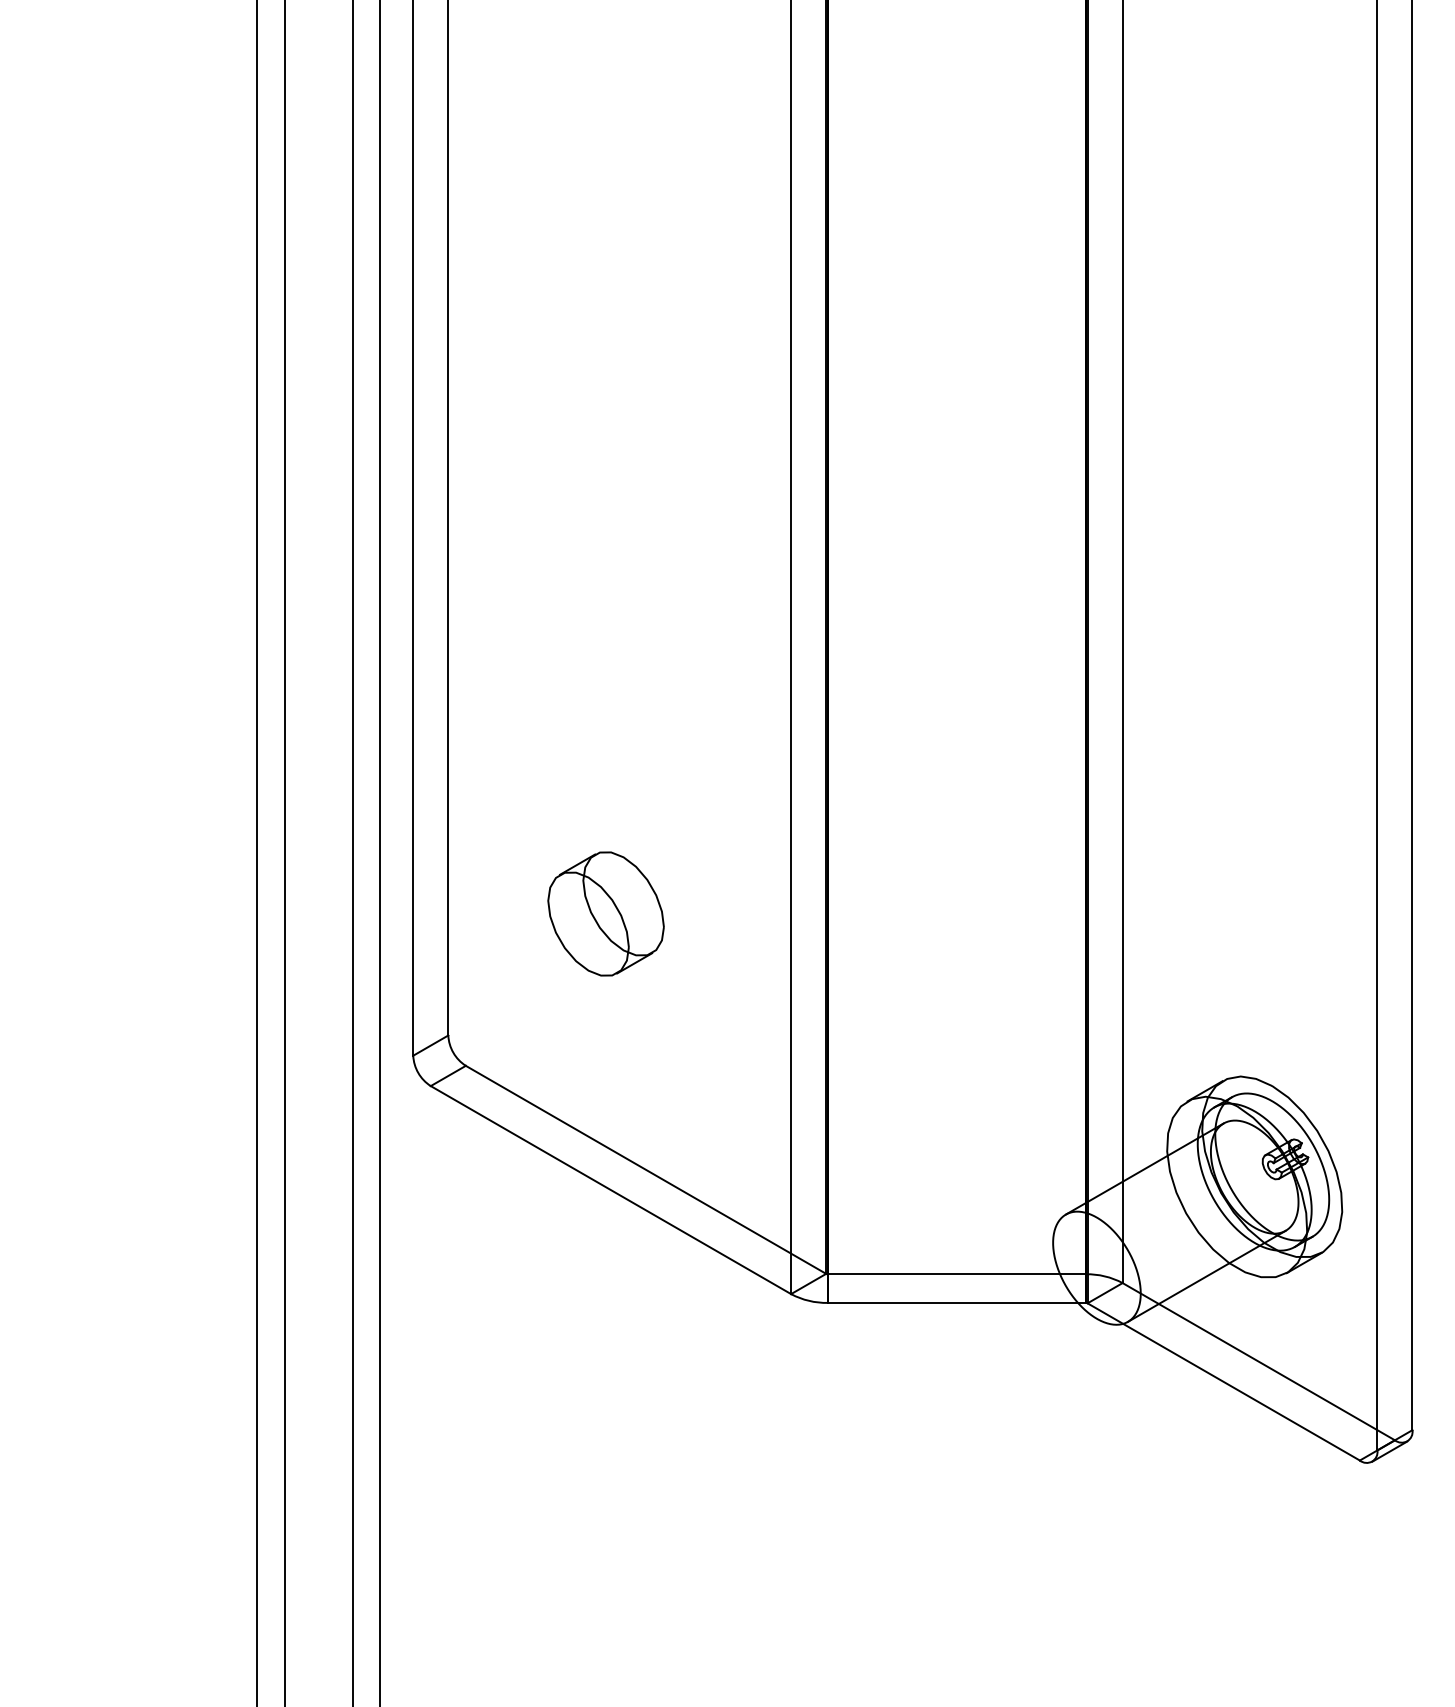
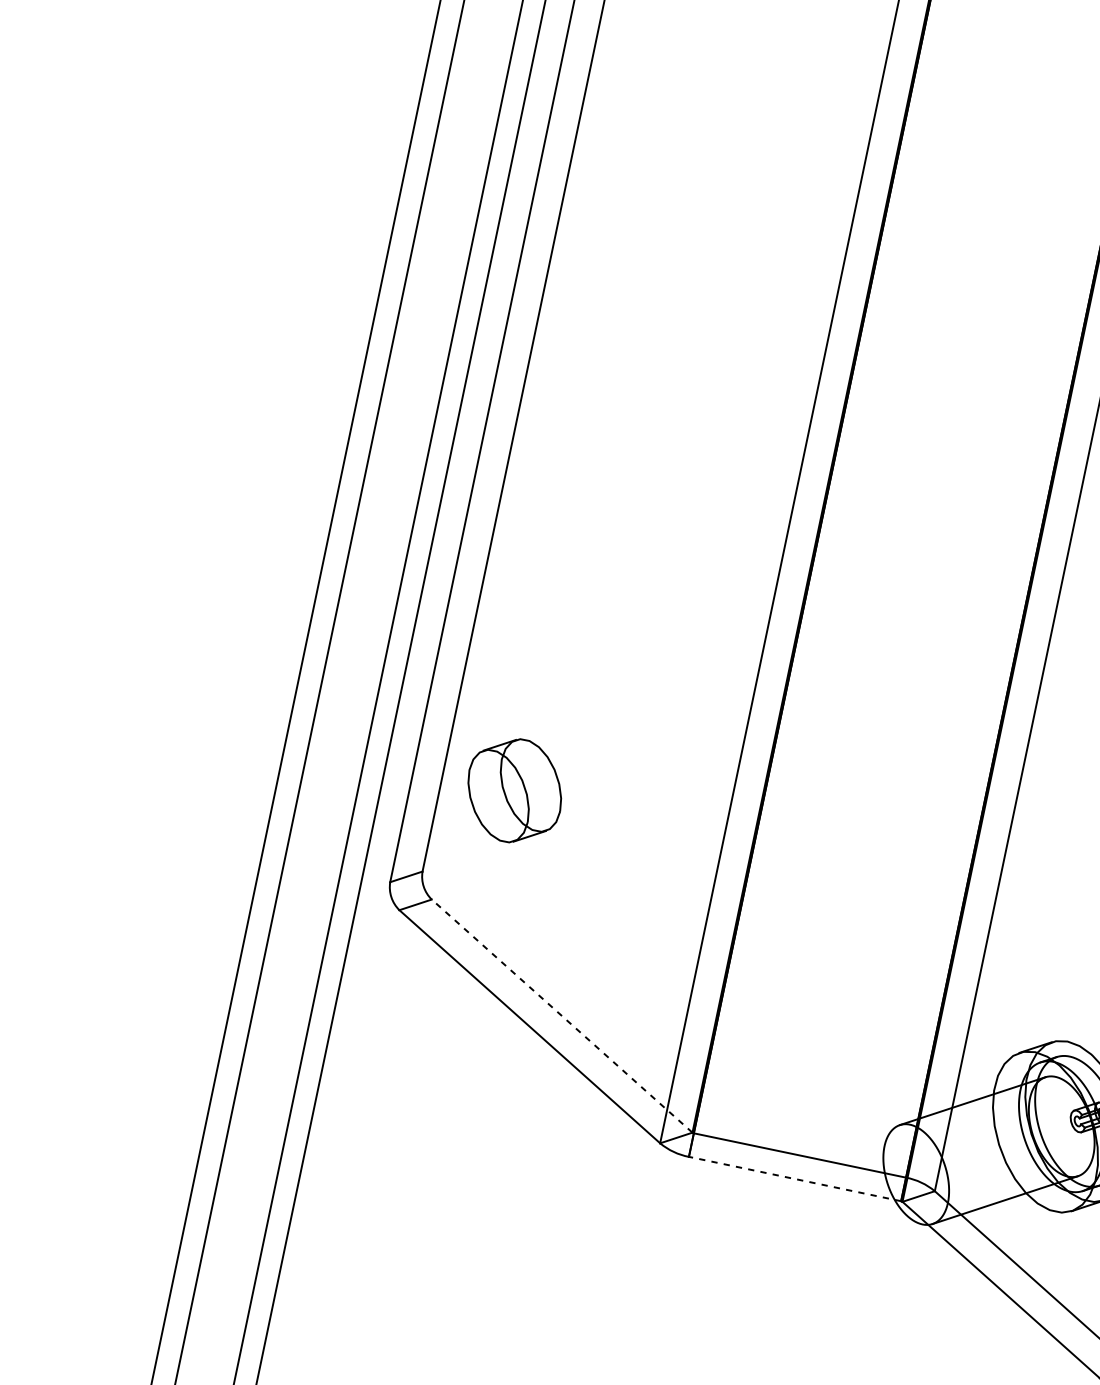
part: (605, 913) -> (514, 790), moved
line: (645, 1169) -> (561, 1015), solid -> dashed
line: (956, 1302) -> (794, 1178), solid -> dashed

